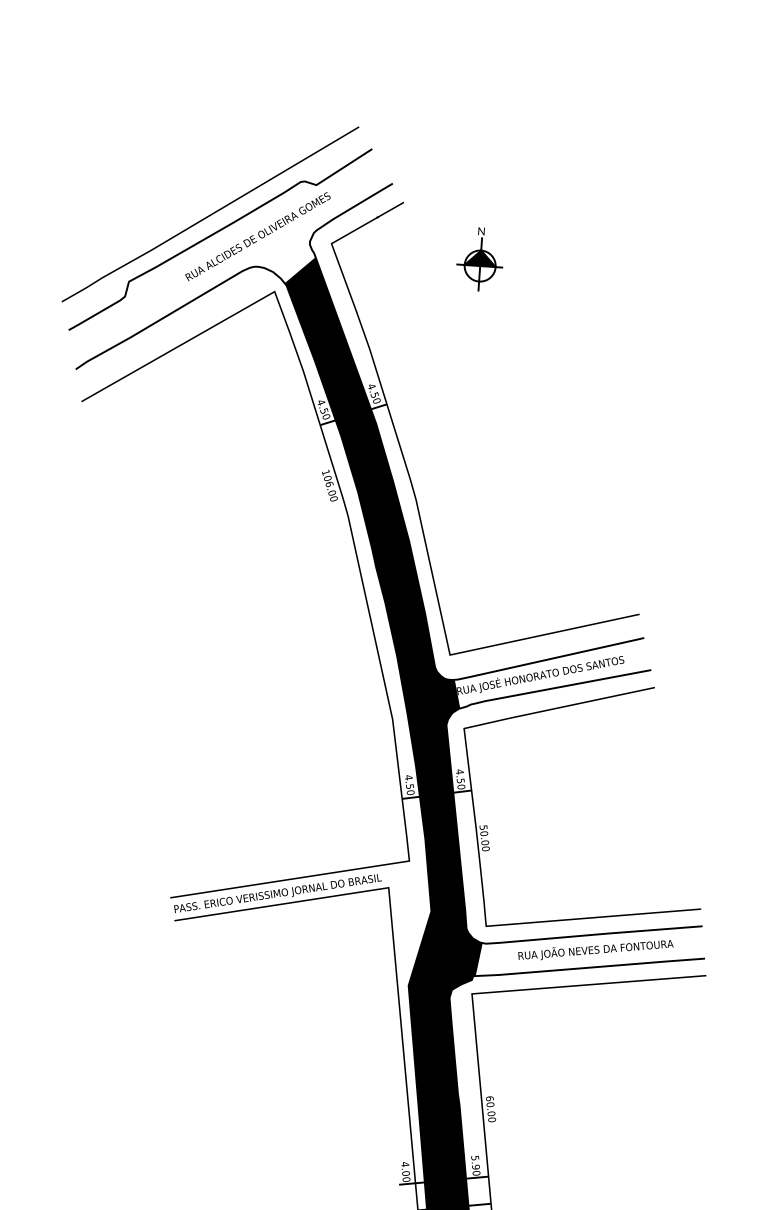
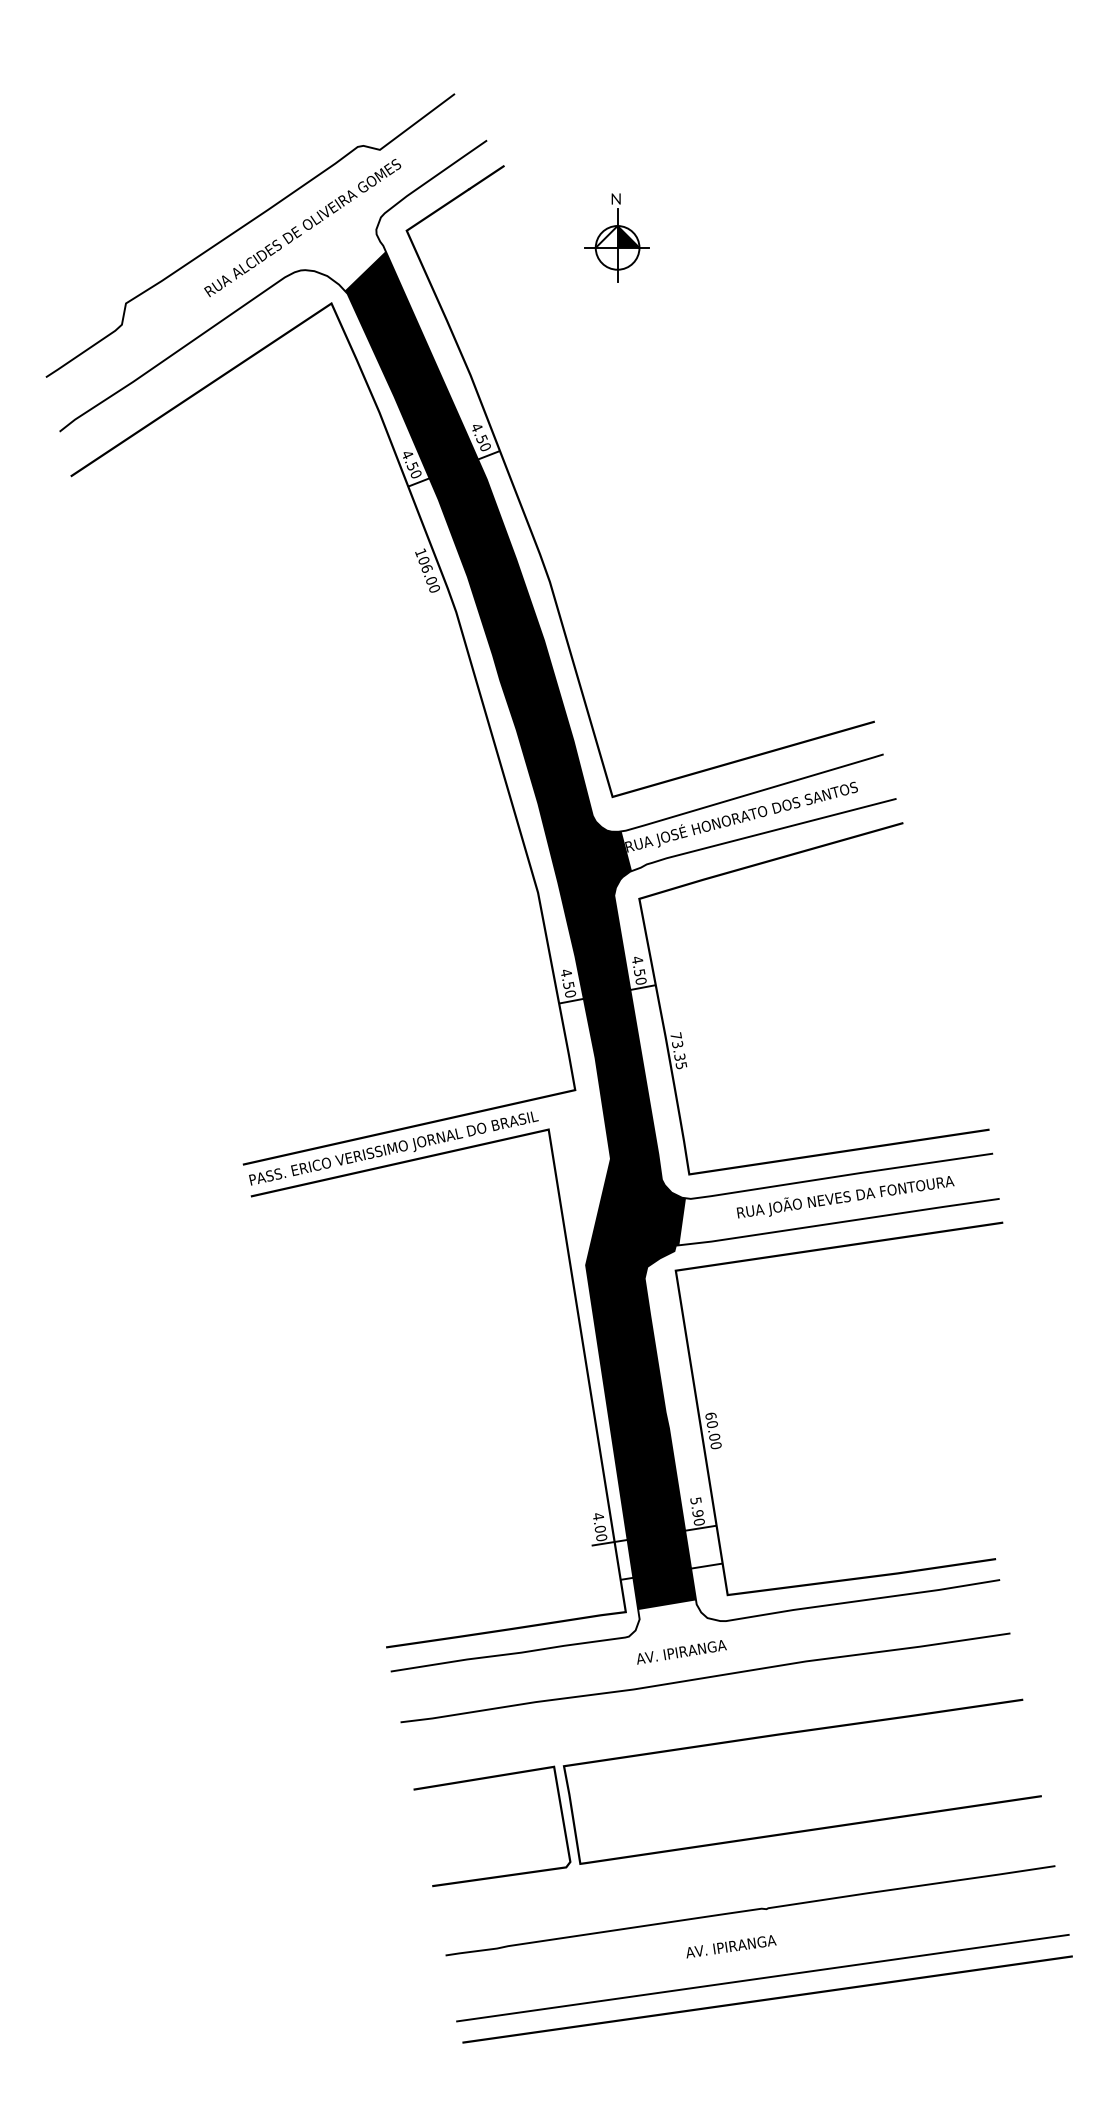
line: (210, 213) -> (234, 200), removed
fill: (472, 257) -> (606, 236), removed
text: (484, 837) -> (678, 1050), 50.00 -> 73.35

